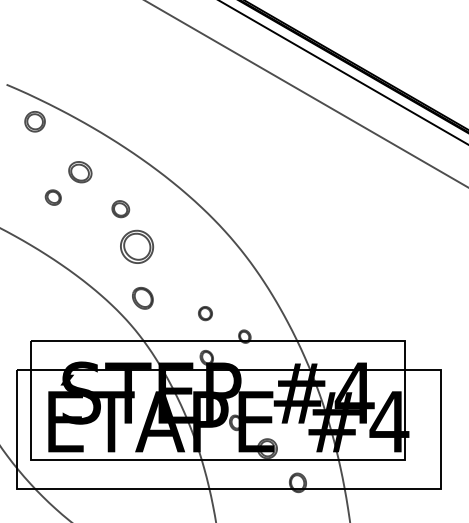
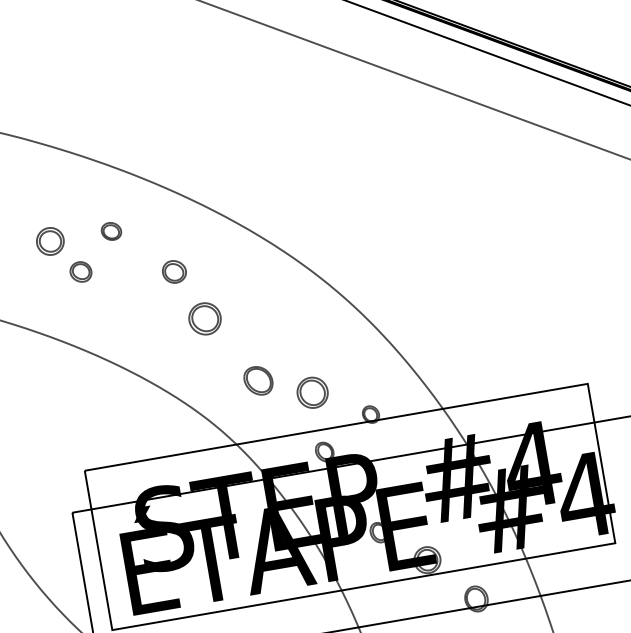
part: (34, 121) -> (49, 241), moved
part: (80, 171) -> (111, 230), size x0.62
part: (136, 246) -> (204, 318), size x0.71
part: (142, 298) -> (258, 381), moved
part: (205, 313) -> (312, 392), size x1.67

